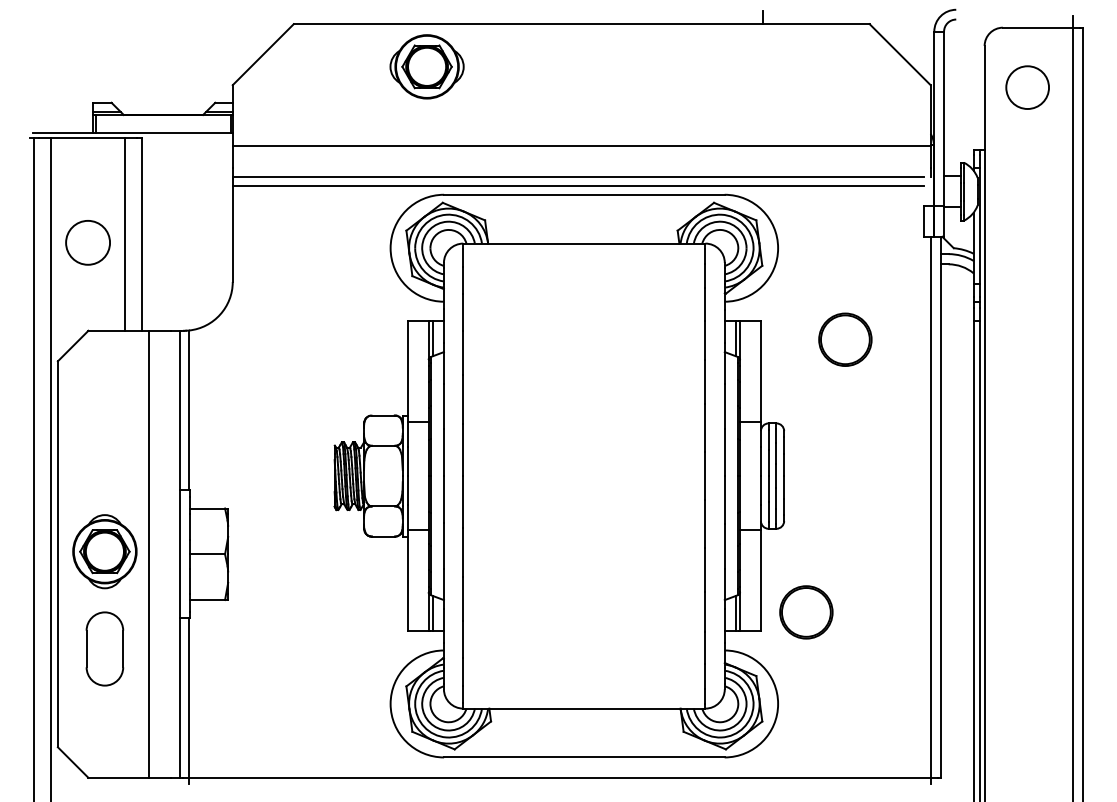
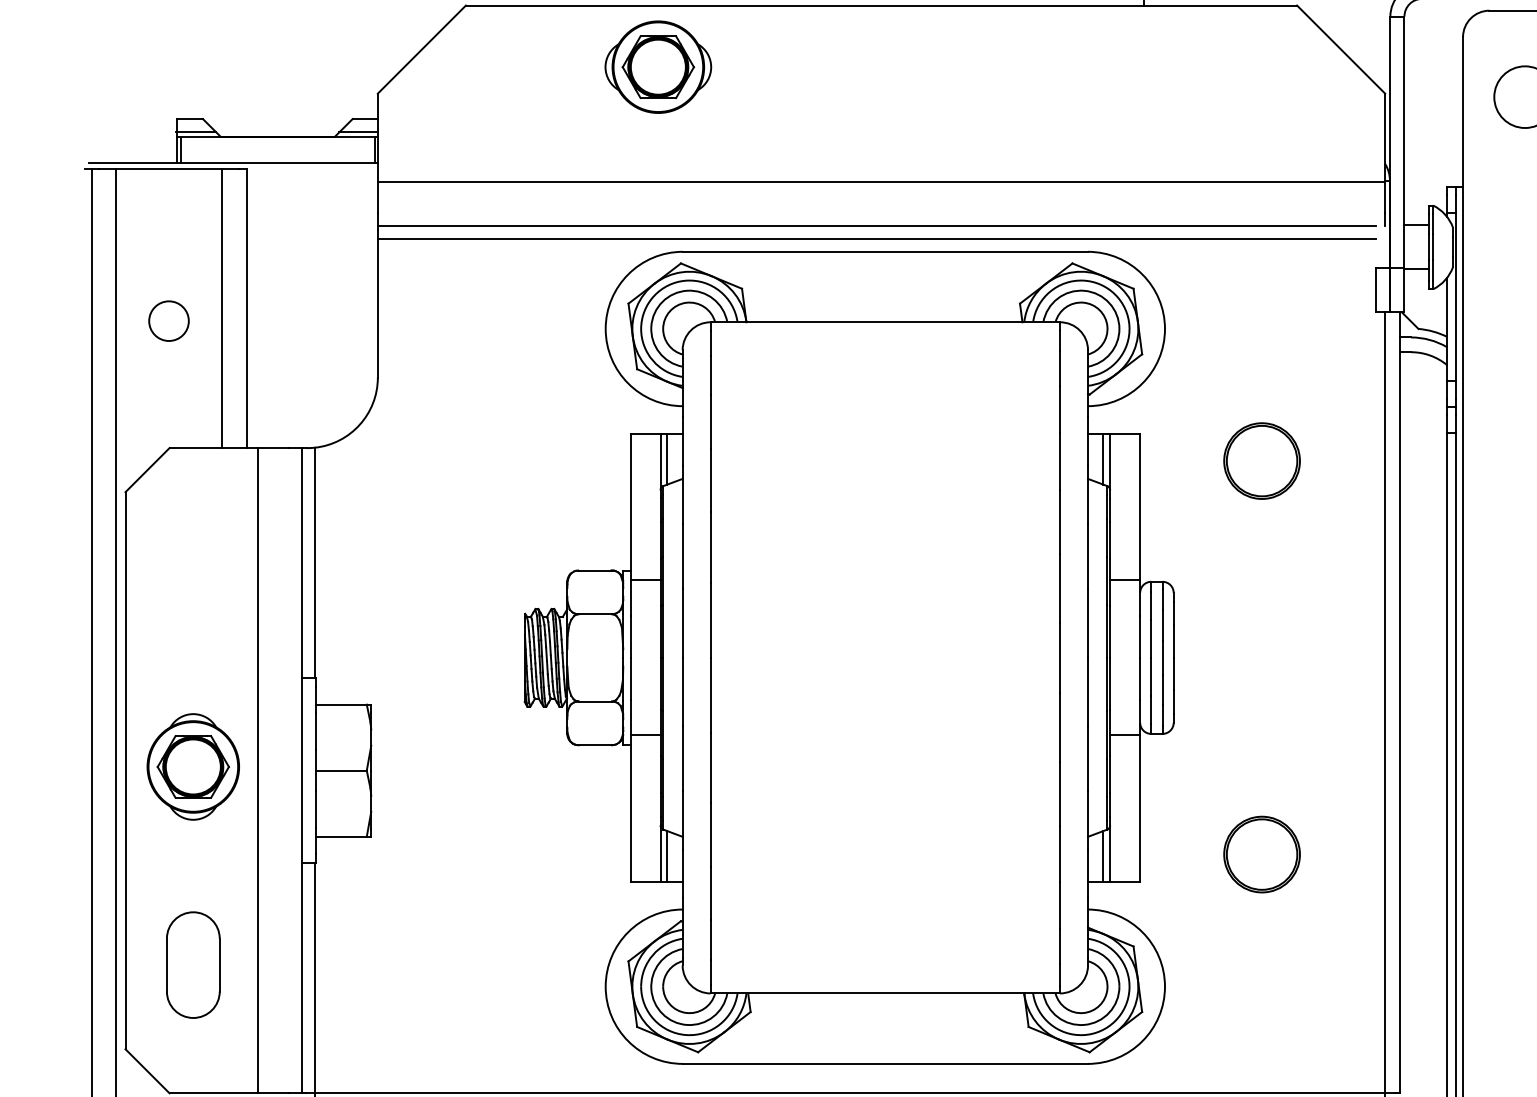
circle: (87, 242) -> (168, 320), size x0.62
part: (806, 612) -> (1262, 854), moved
part: (104, 648) -> (192, 964), moved

